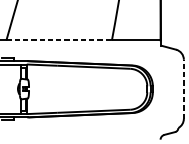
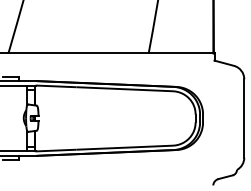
line: (59, 40) -> (79, 53), dashed -> solid
line: (184, 88) -> (244, 117), dashed -> solid

